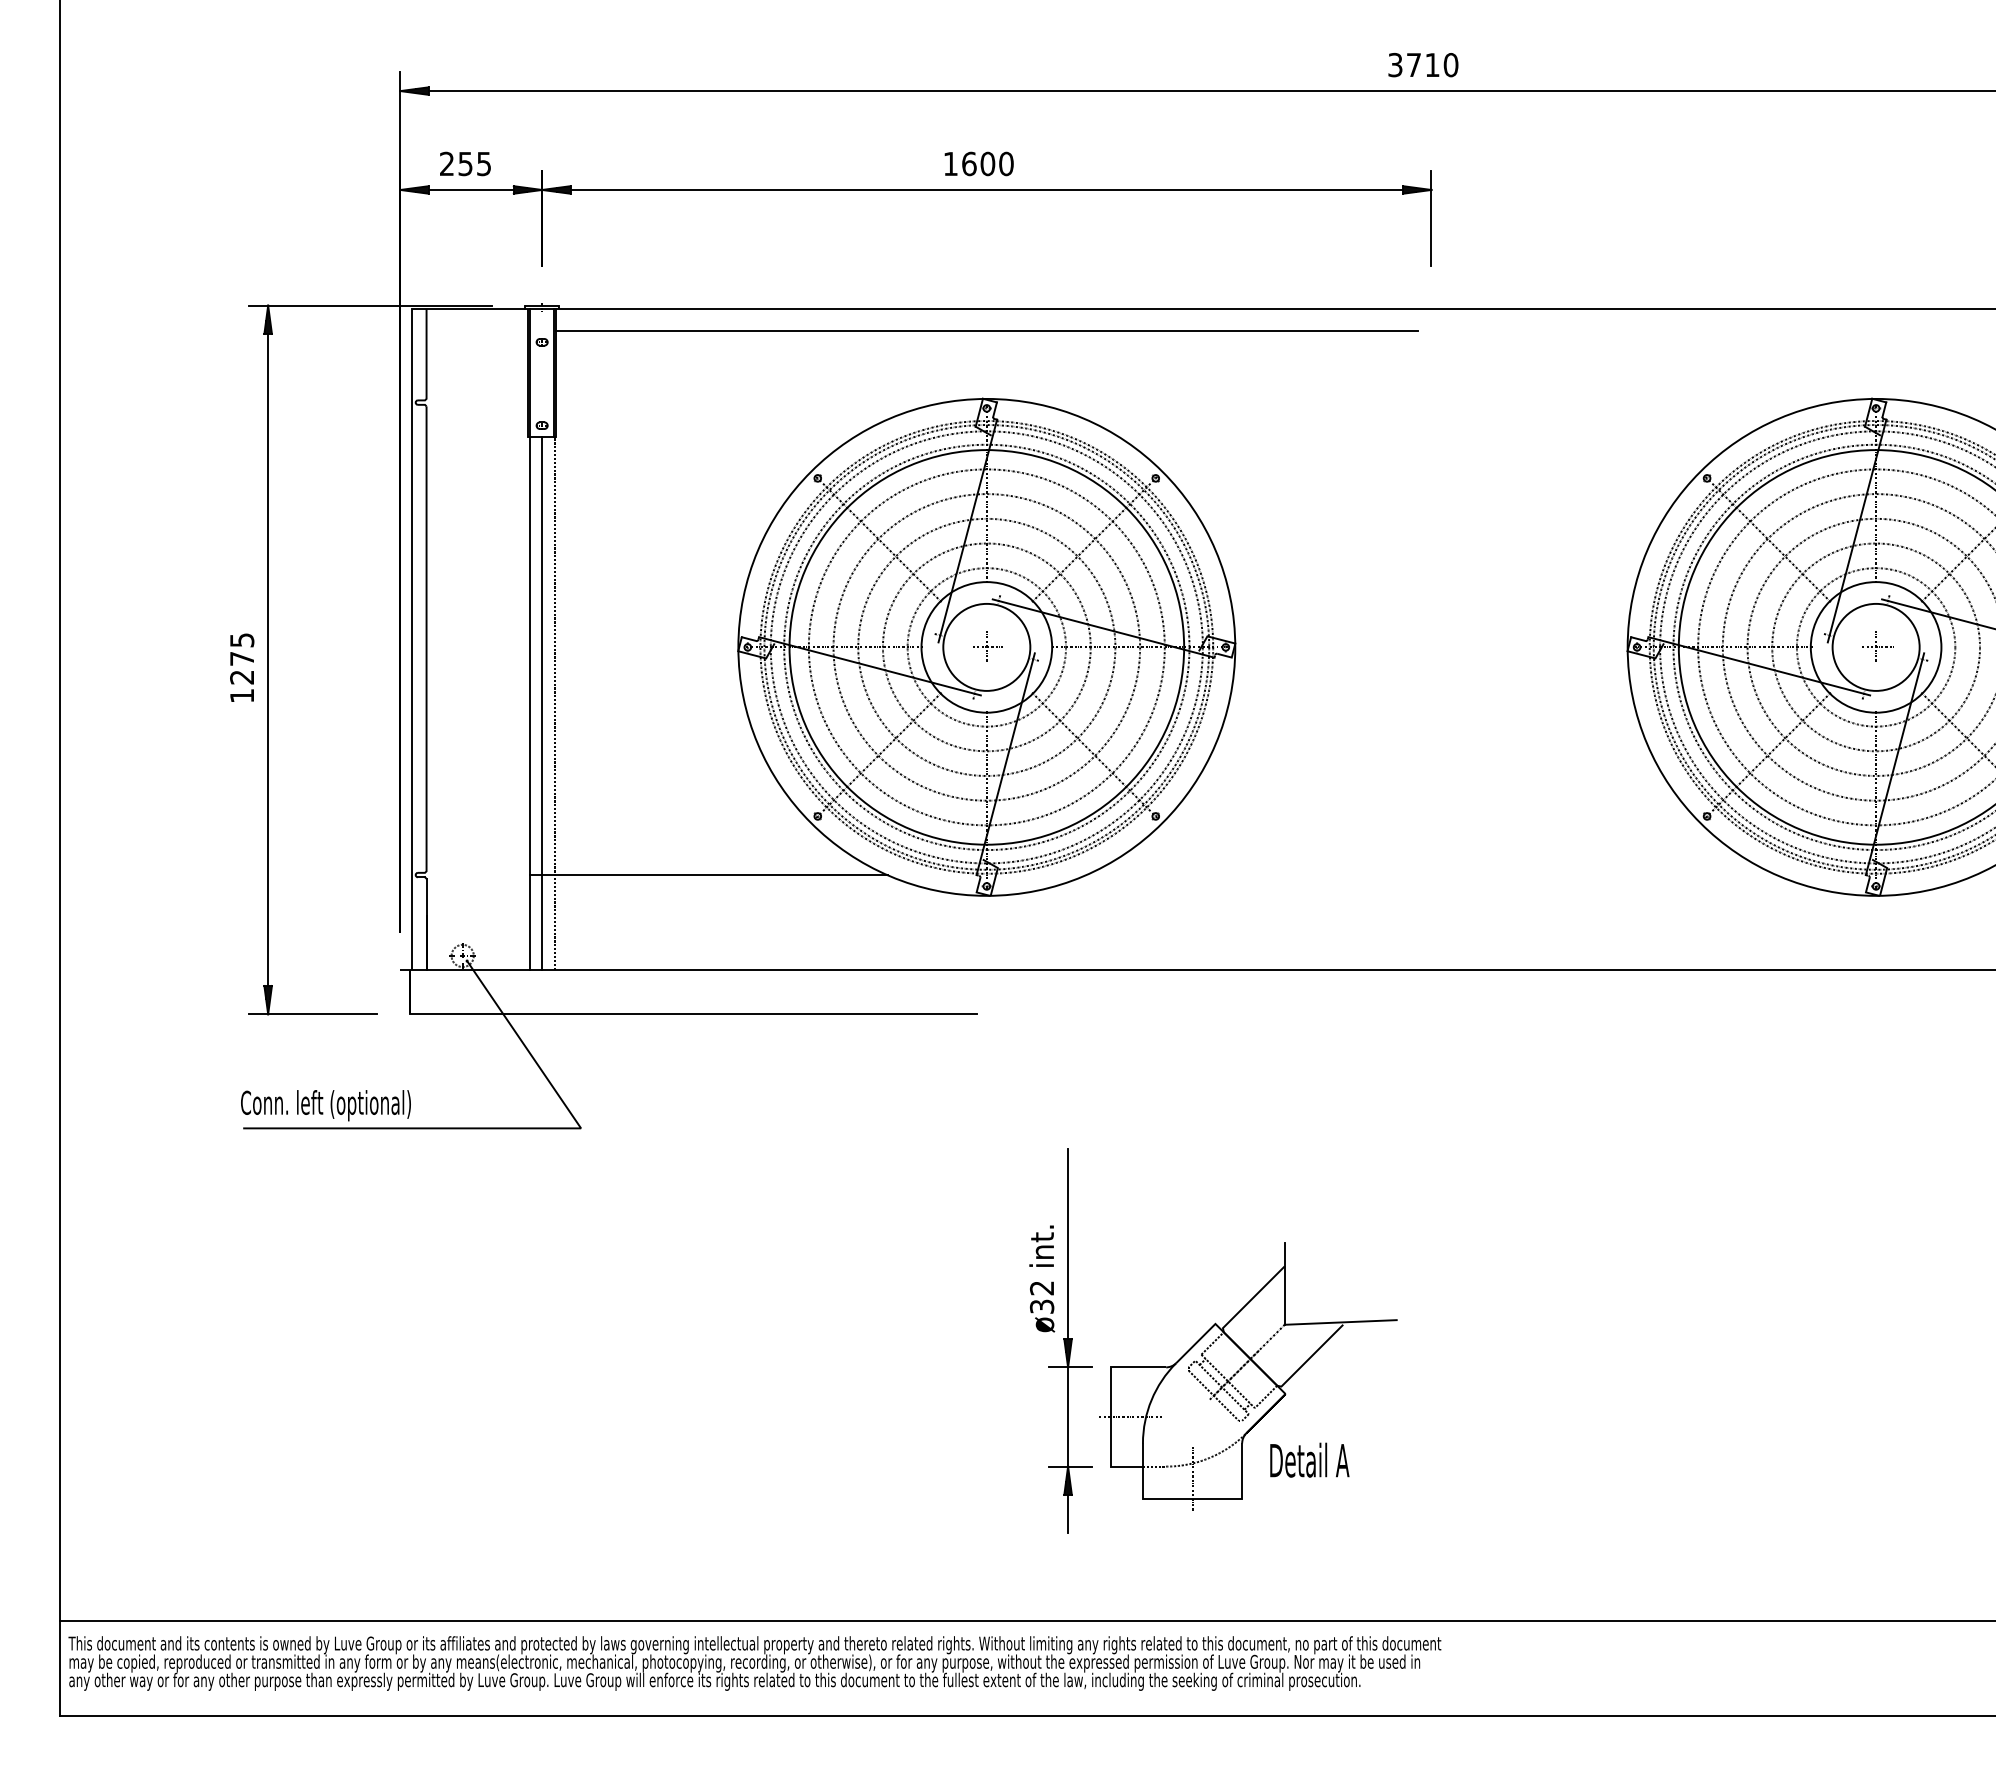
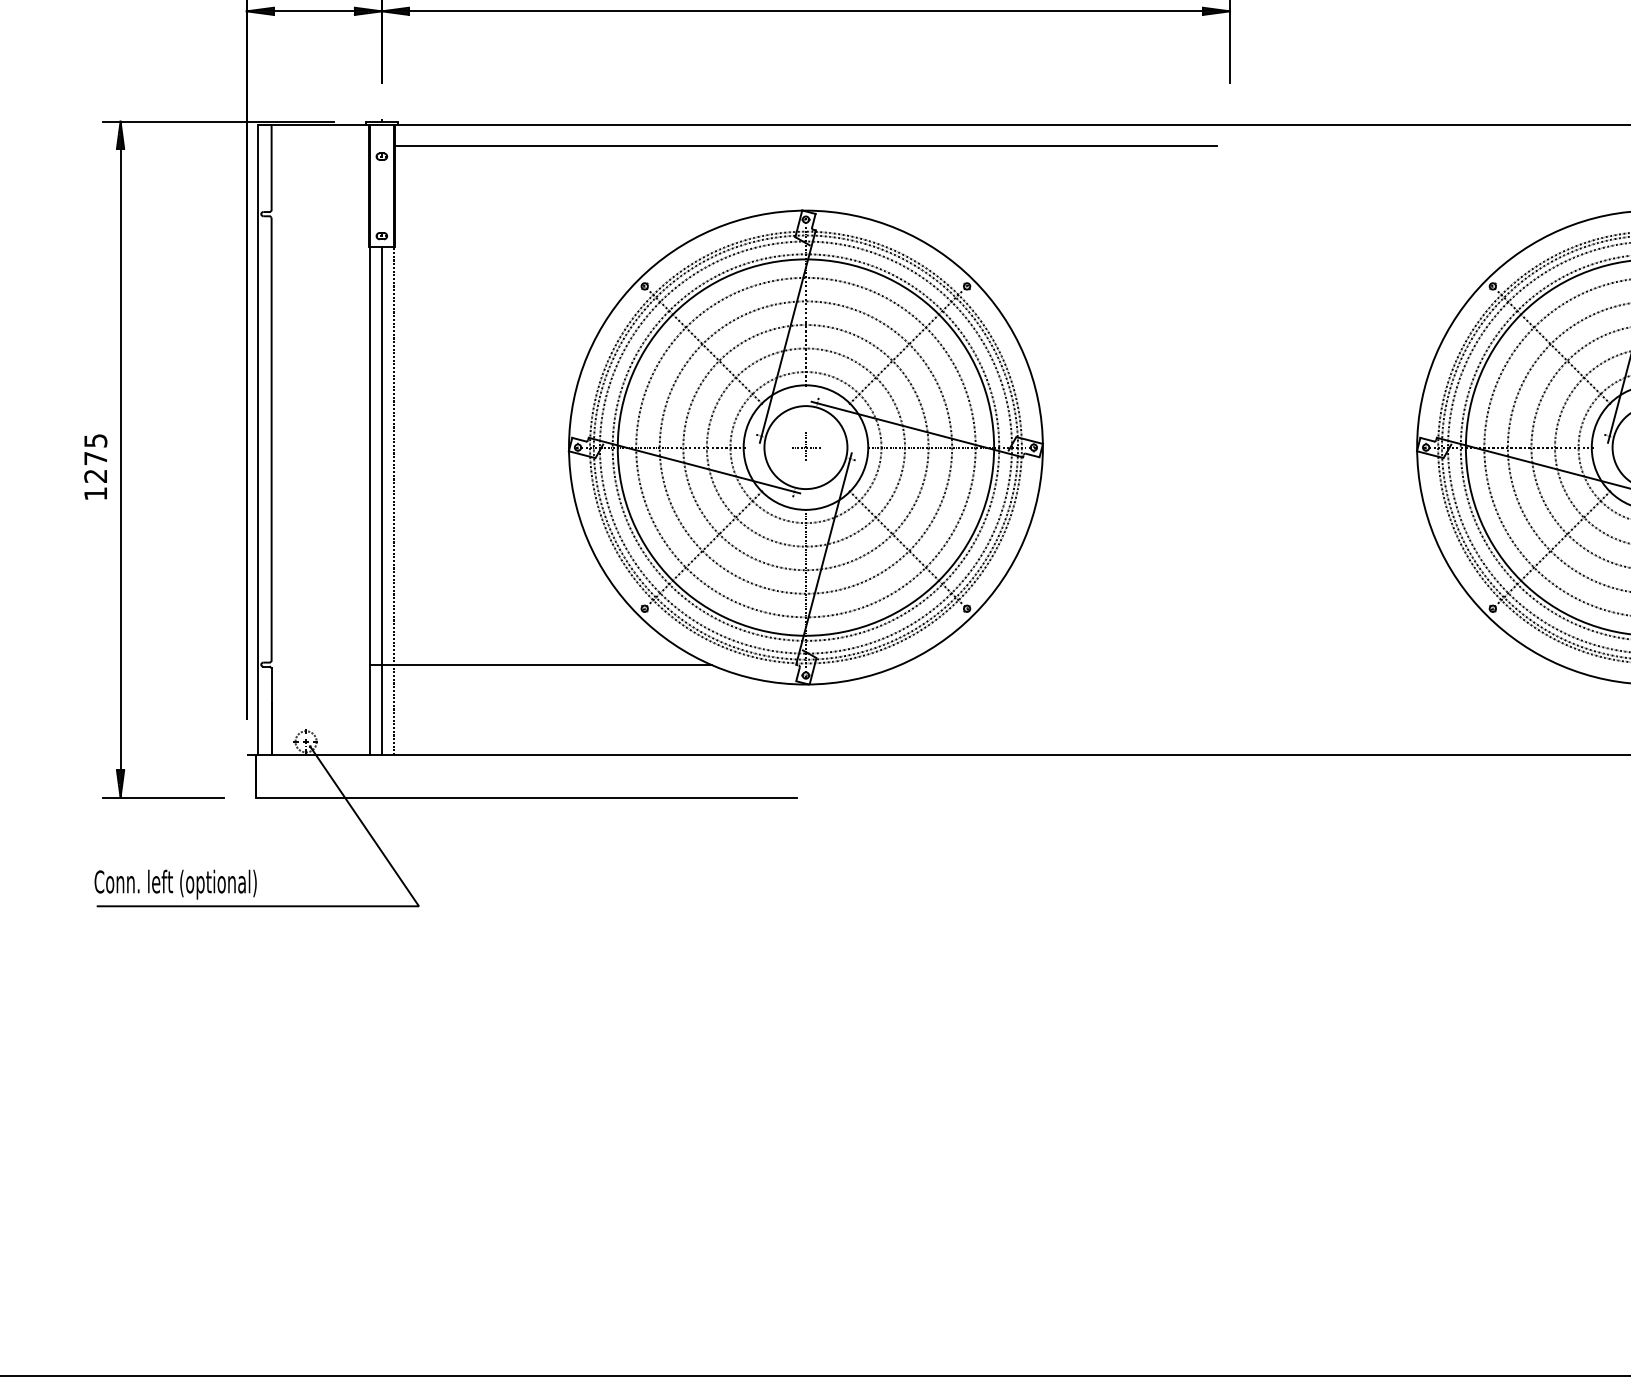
part: (1213, 1340) -> (1022, 1108), removed

